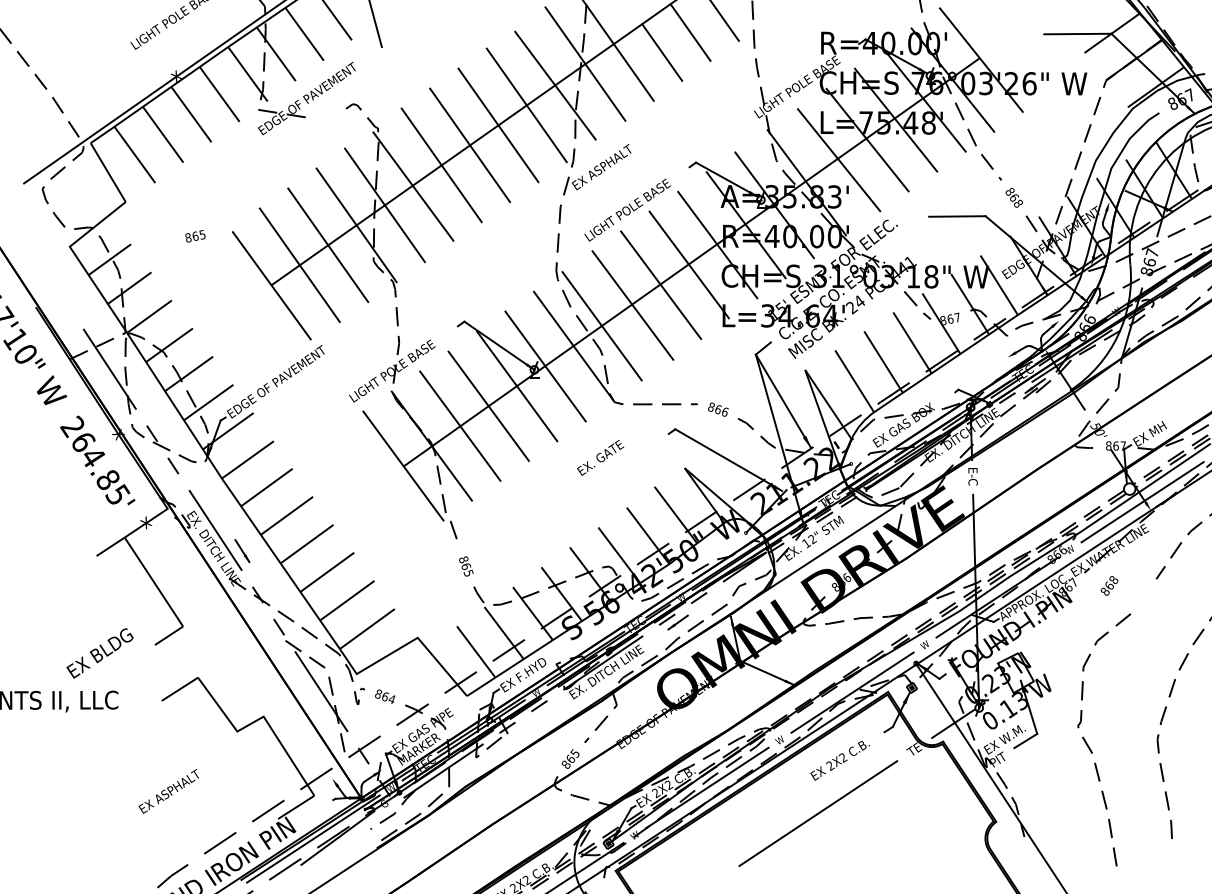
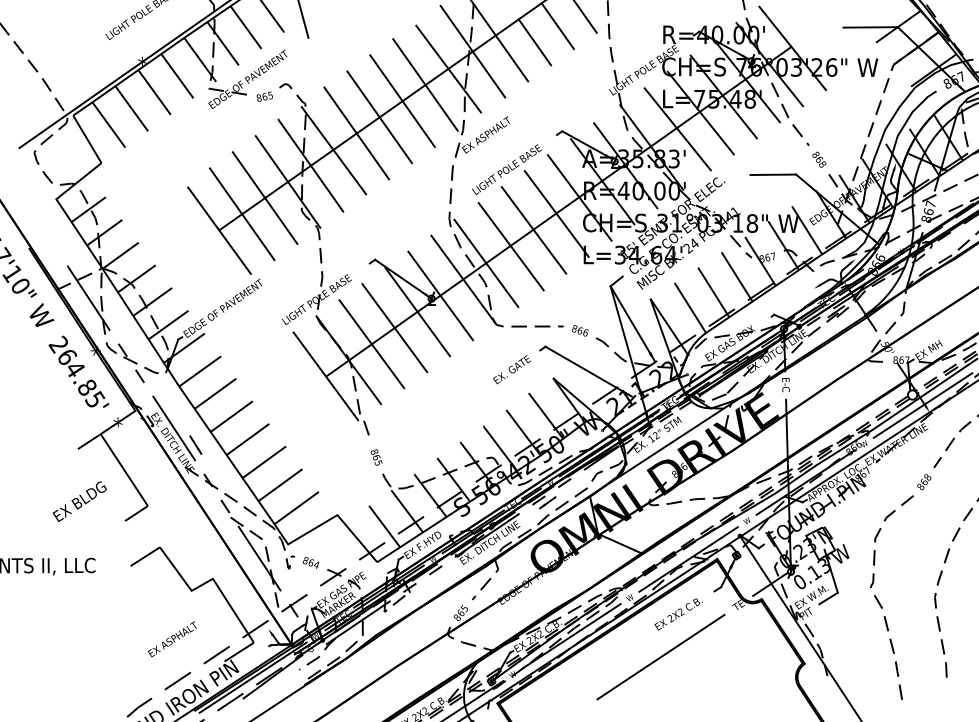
text: (195, 235) -> (264, 96), moved
text: (599, 457) -> (511, 369), moved
text: (1109, 586) -> (924, 482), moved
text: (99, 653) -> (79, 501), moved
text: (169, 791) -> (172, 639), moved

